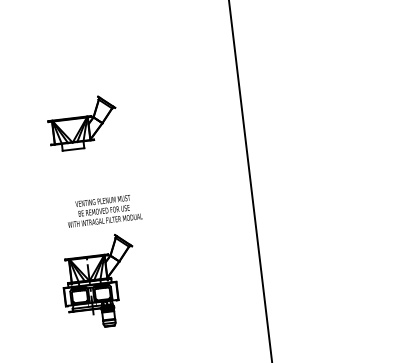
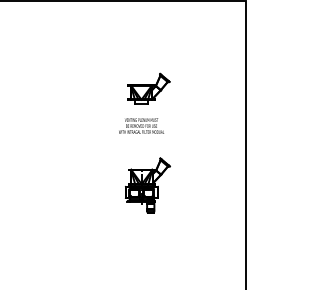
text: (103, 209) -> (141, 125), moved

